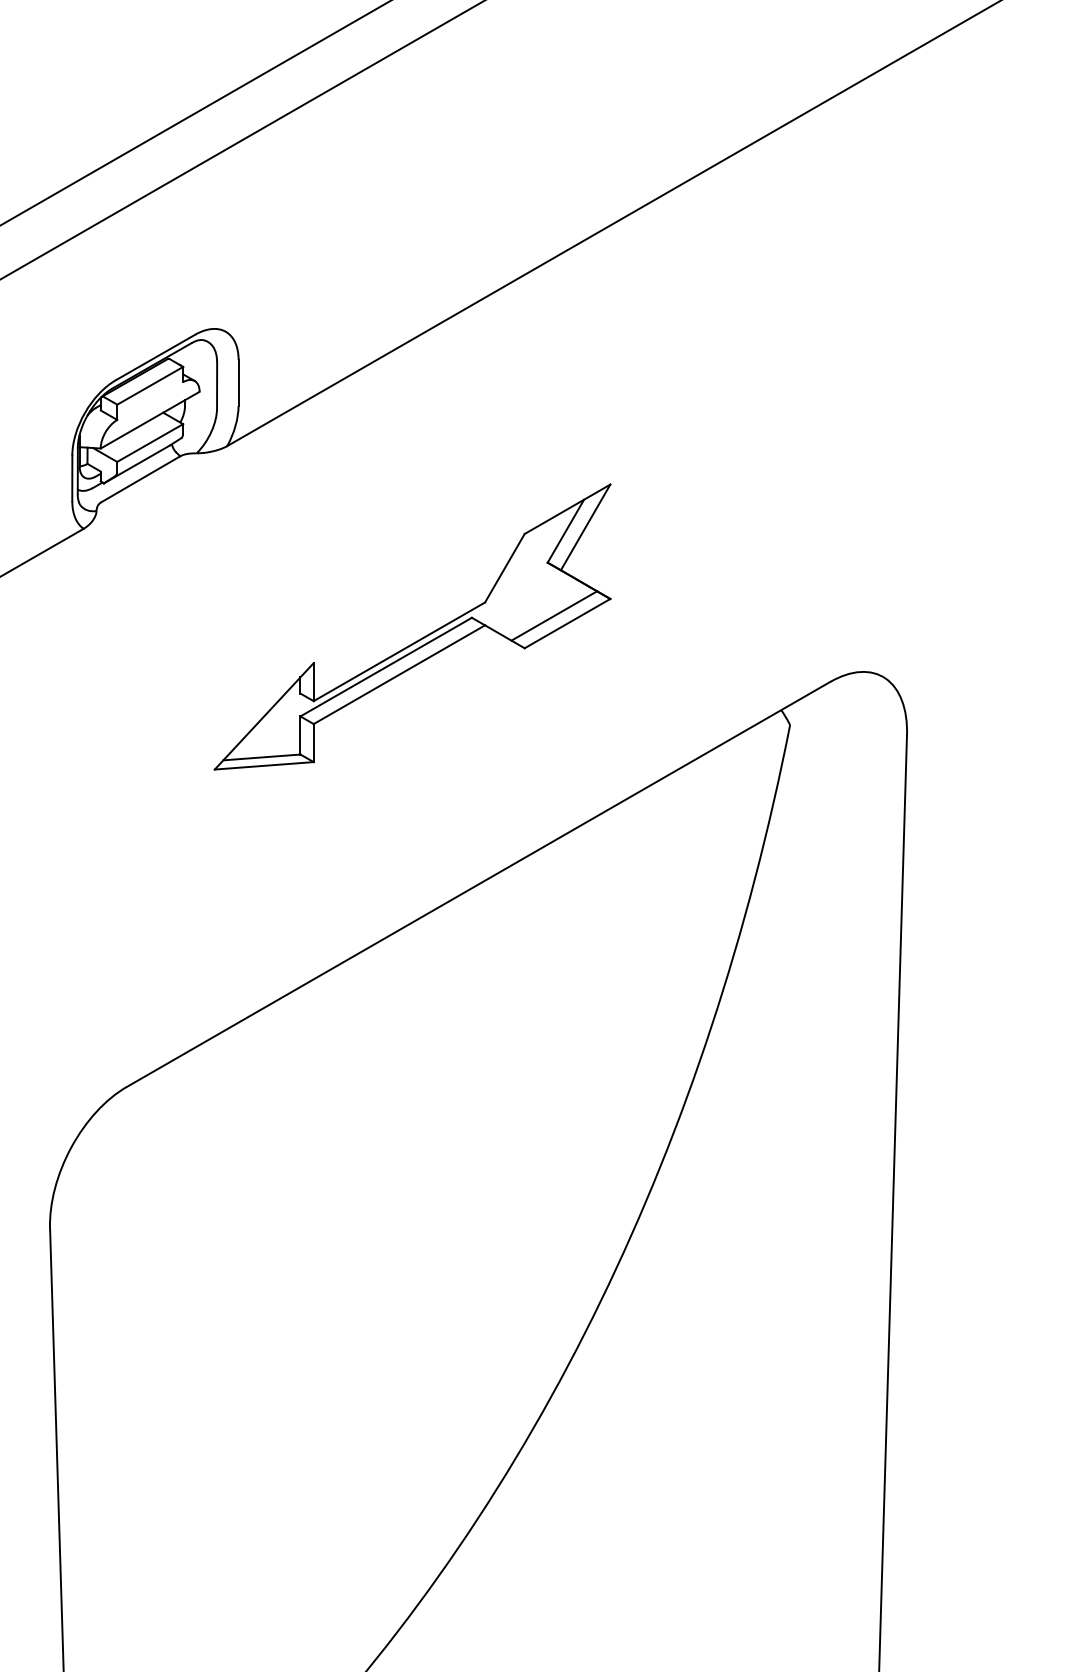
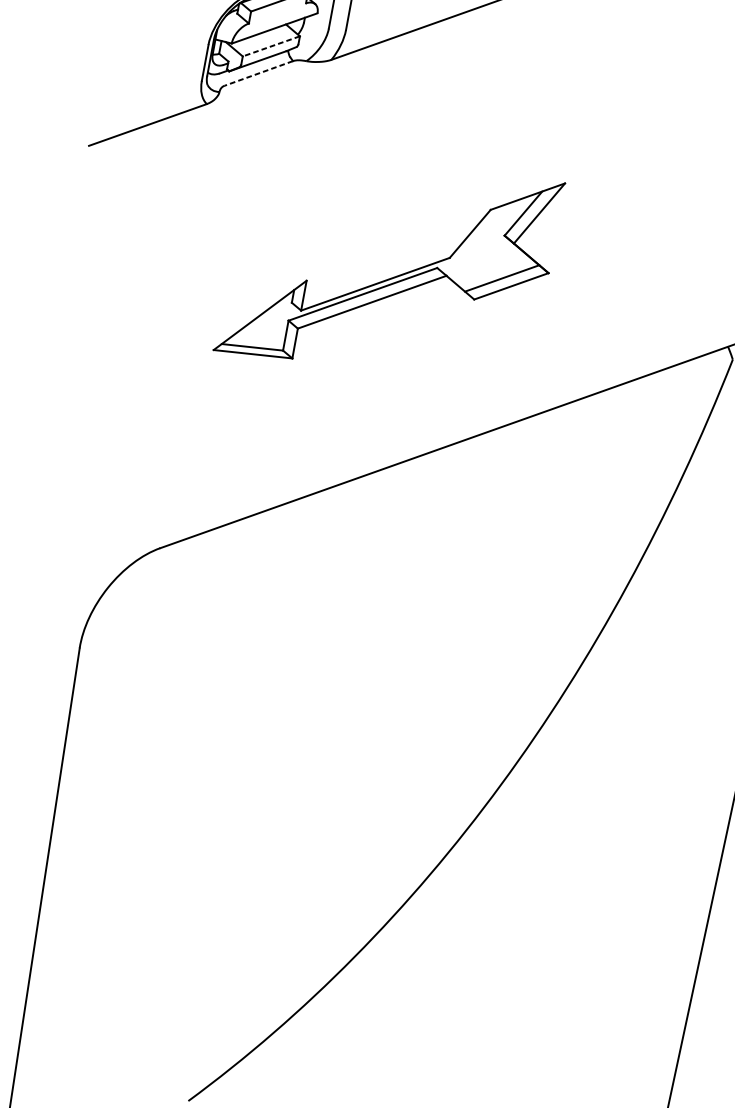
line: (150, 443) -> (271, 46), solid -> dashed
line: (140, 479) -> (258, 73), solid -> dashed
part: (418, 639) -> (392, 277), moved

